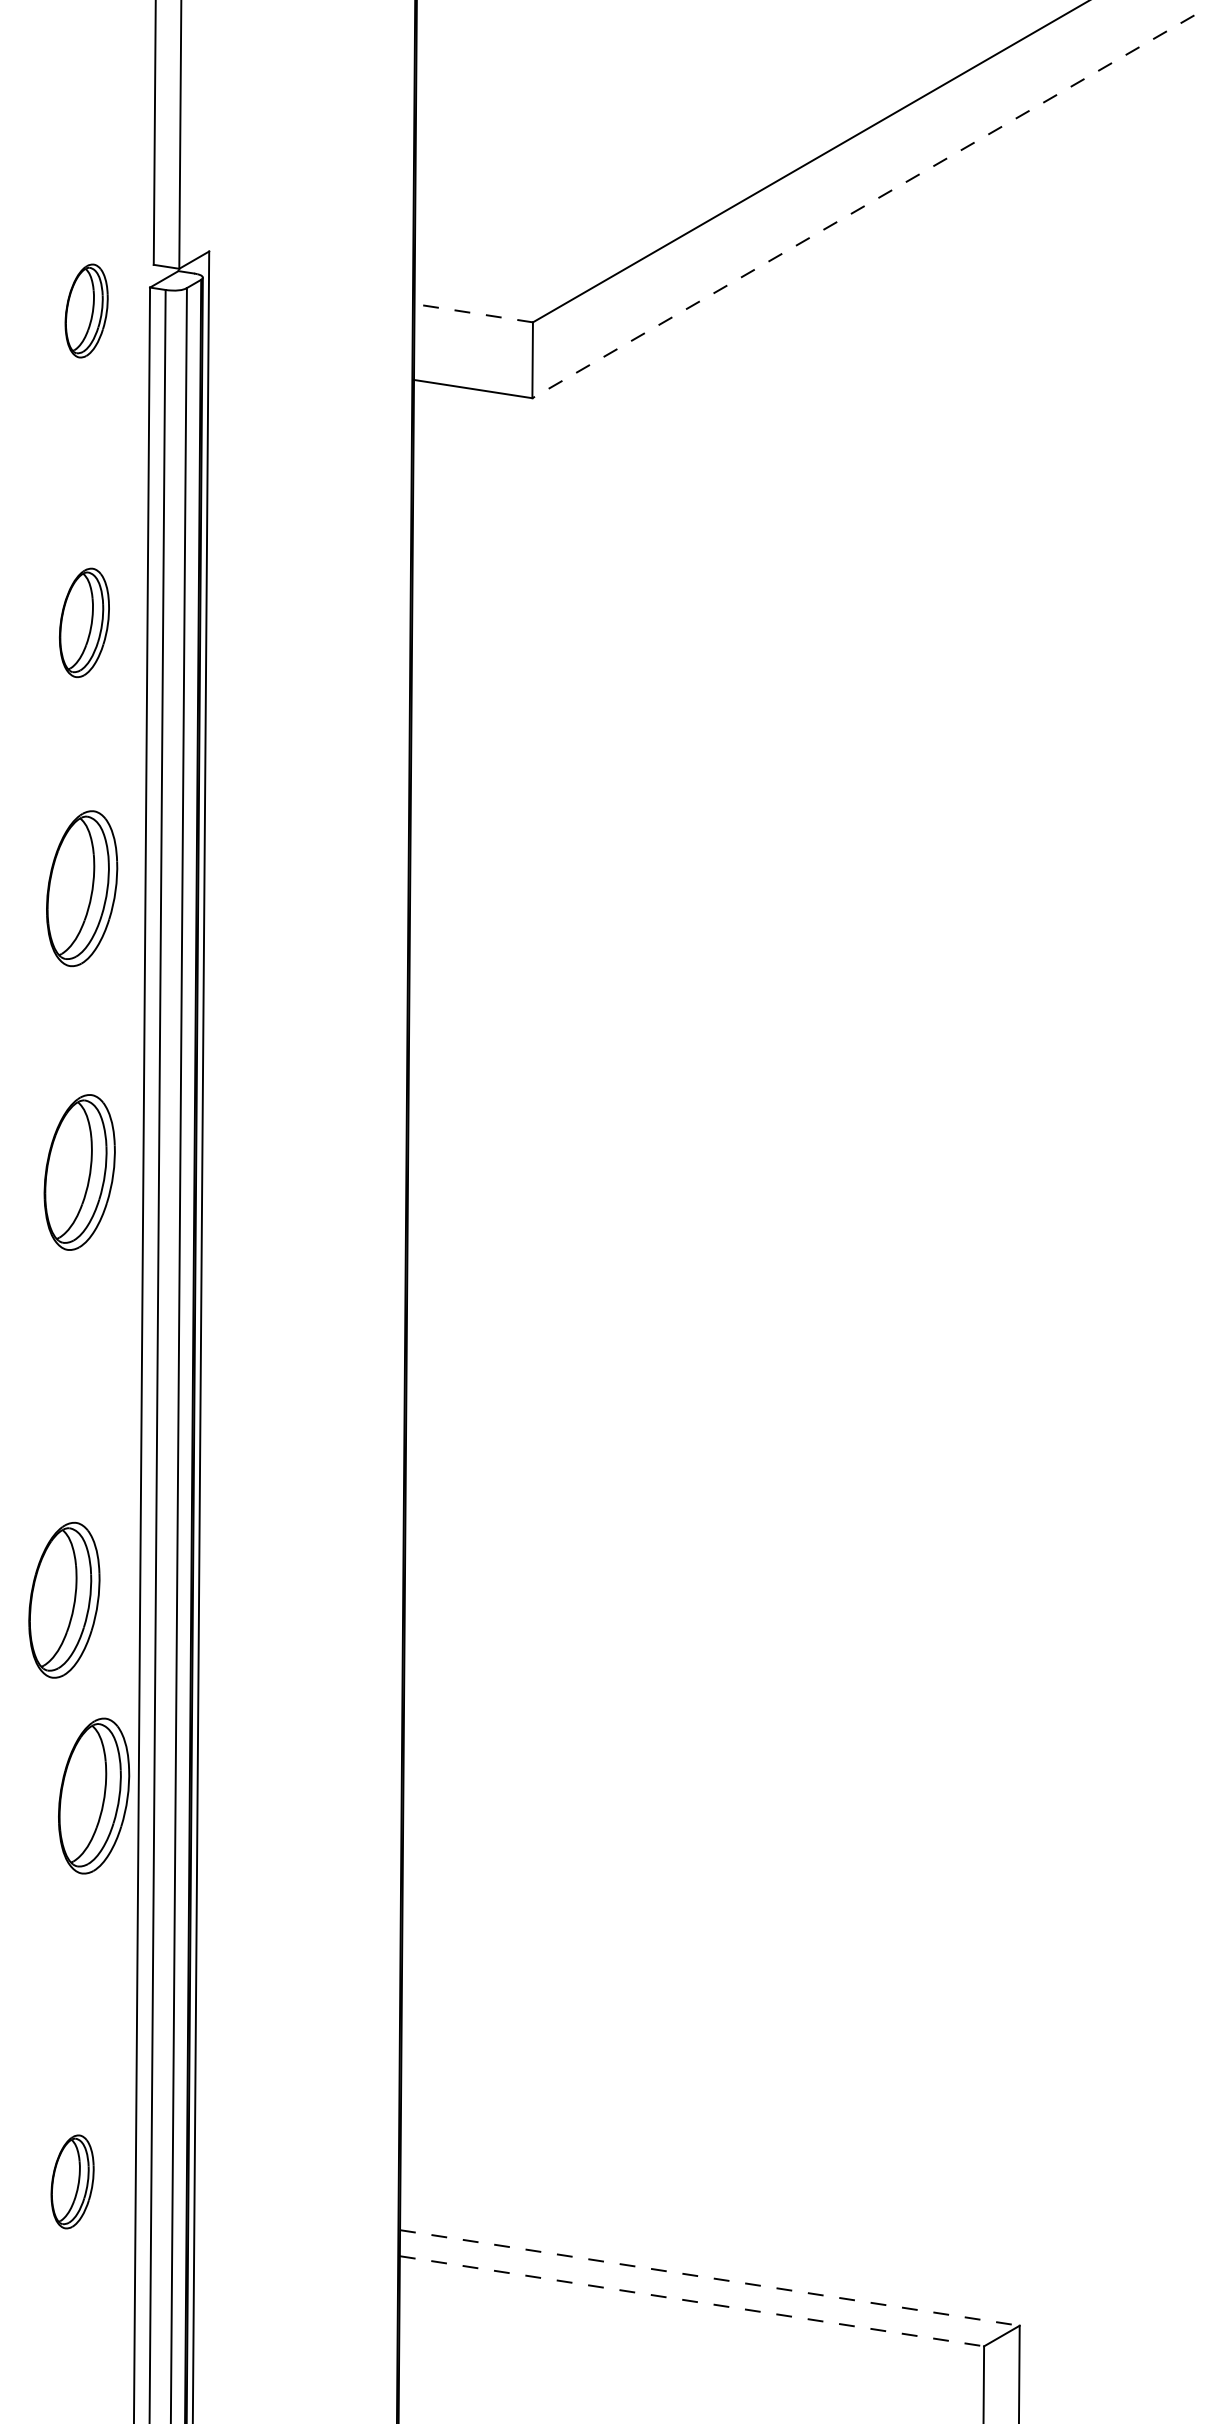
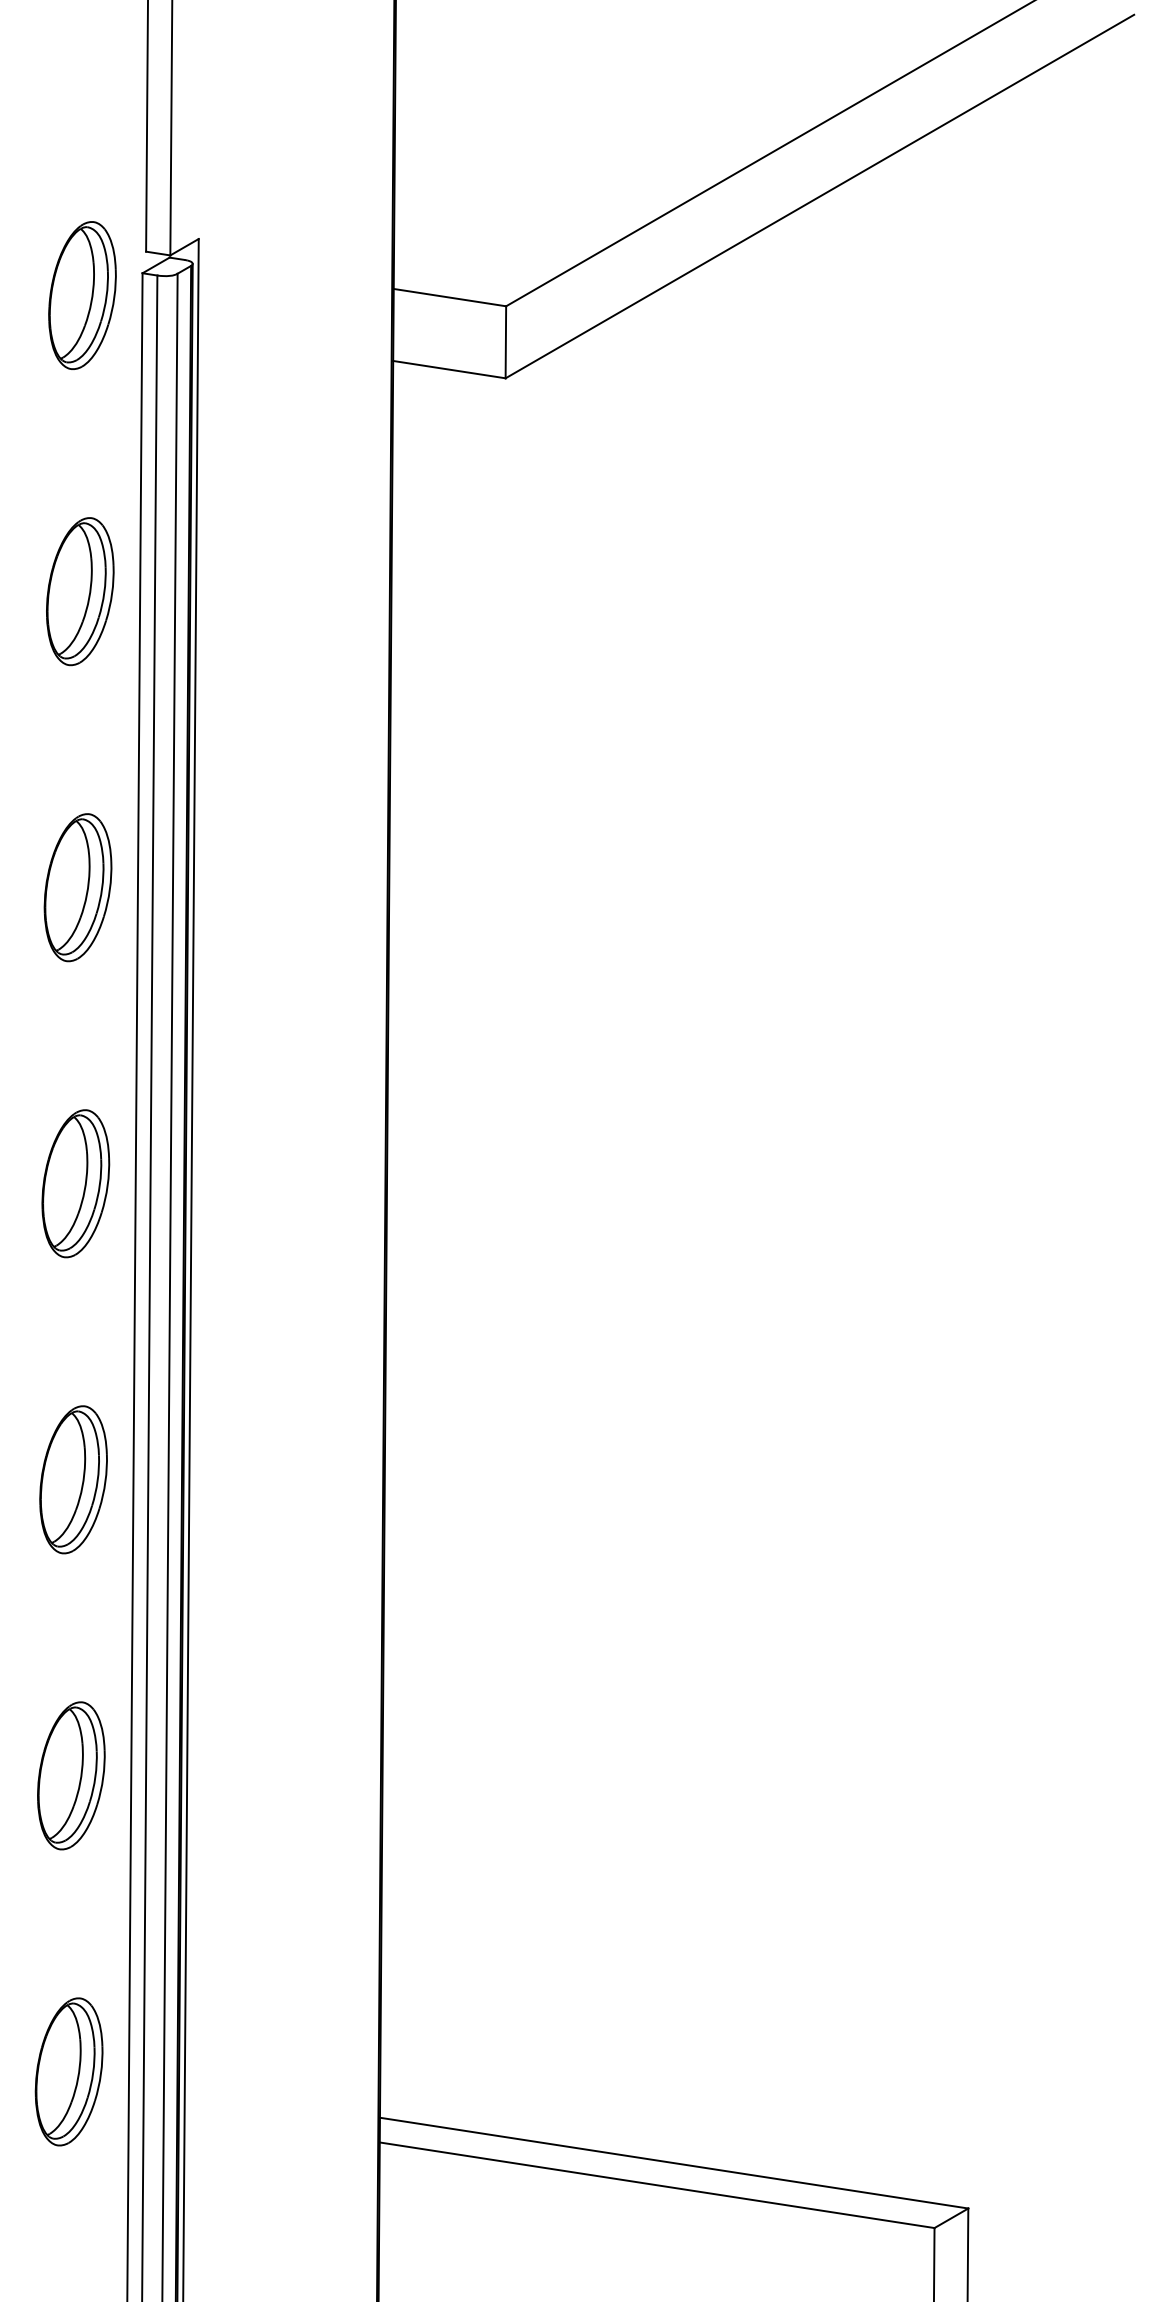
line: (862, 207) -> (819, 197), dashed -> solid
part: (86, 310) -> (82, 295), size x1.67
line: (473, 313) -> (449, 297), dashed -> solid
part: (84, 622) -> (80, 591), size x1.43
part: (82, 888) -> (78, 887), moved
part: (79, 1172) -> (75, 1183), moved
part: (64, 1599) -> (73, 1479), moved
part: (94, 1795) -> (71, 1775), moved
part: (72, 2181) -> (68, 2071), size x1.67
line: (710, 2278) -> (674, 2163), dashed -> solid
line: (692, 2301) -> (657, 2185), dashed -> solid

